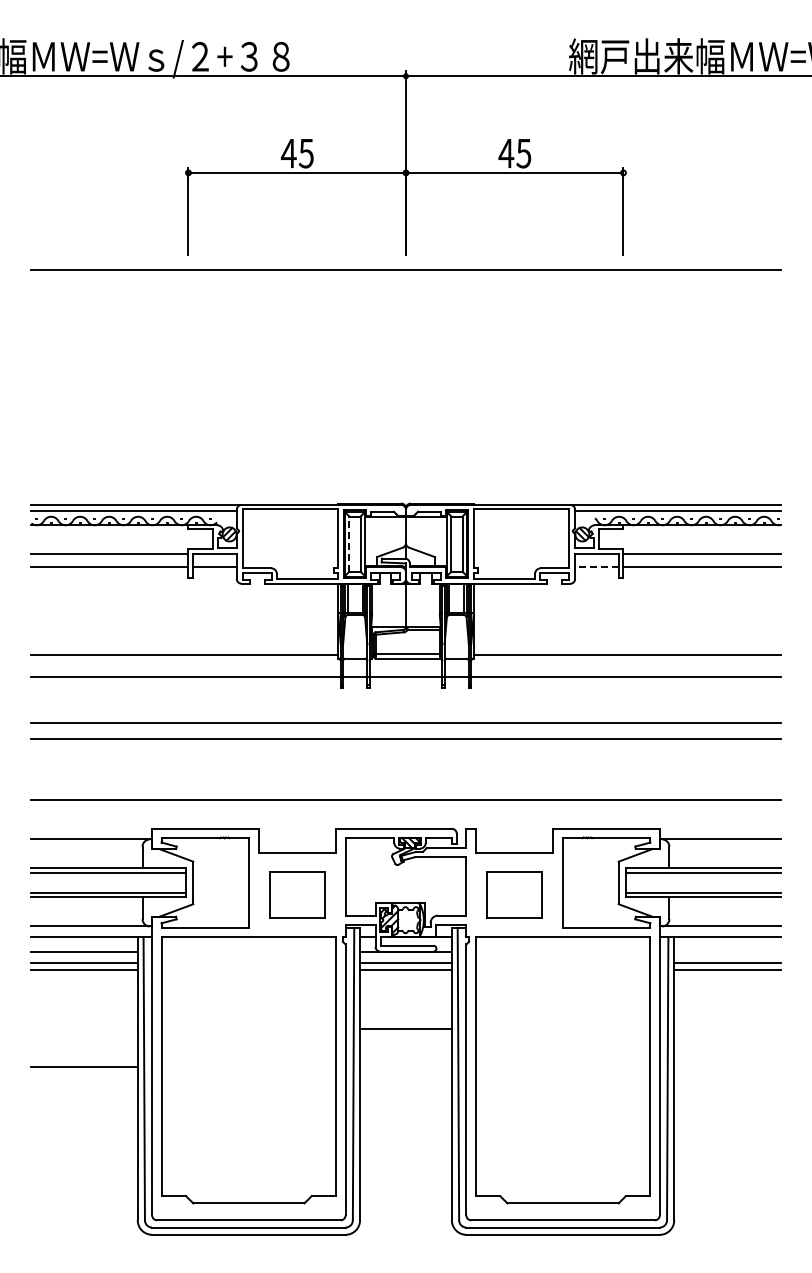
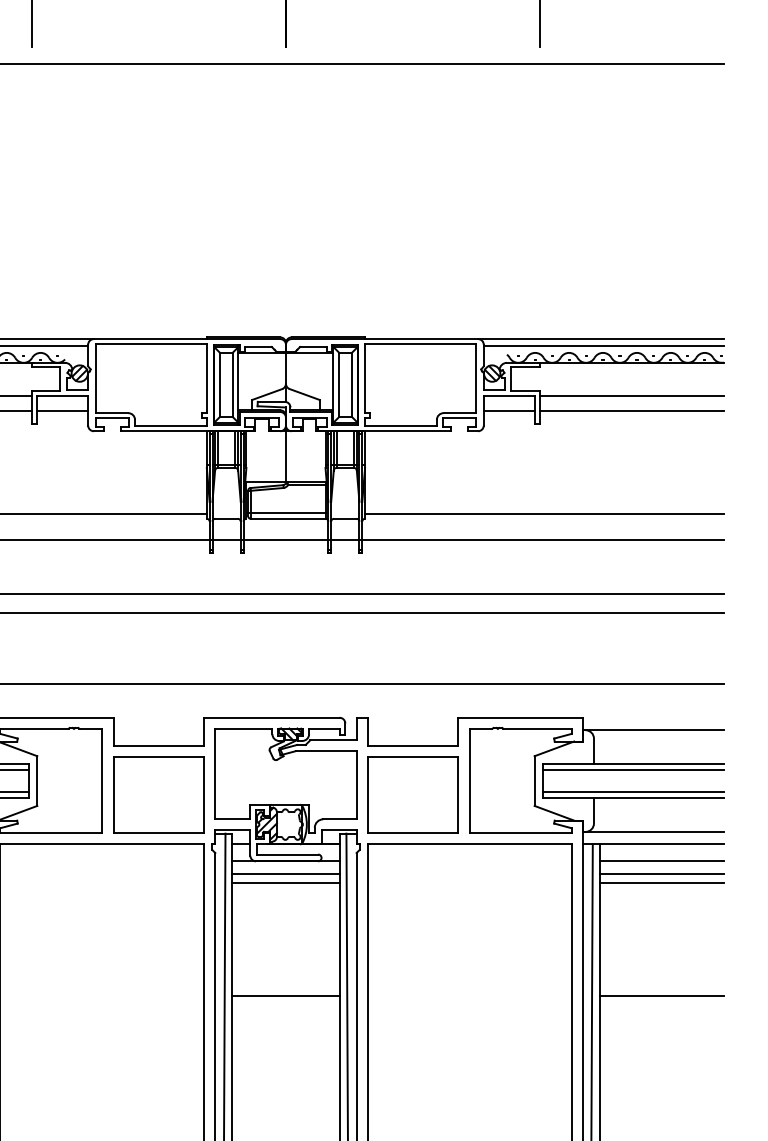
line: (349, 544) -> (219, 385), dashed -> solid
line: (596, 566) -> (508, 411), dashed -> solid
part: (297, 894) -> (159, 794), size x1.43
part: (514, 894) -> (412, 794), size x1.43
line: (727, 951) -> (661, 861), added
line: (405, 1029) -> (285, 996), moved
line: (727, 1067) -> (661, 996), added

